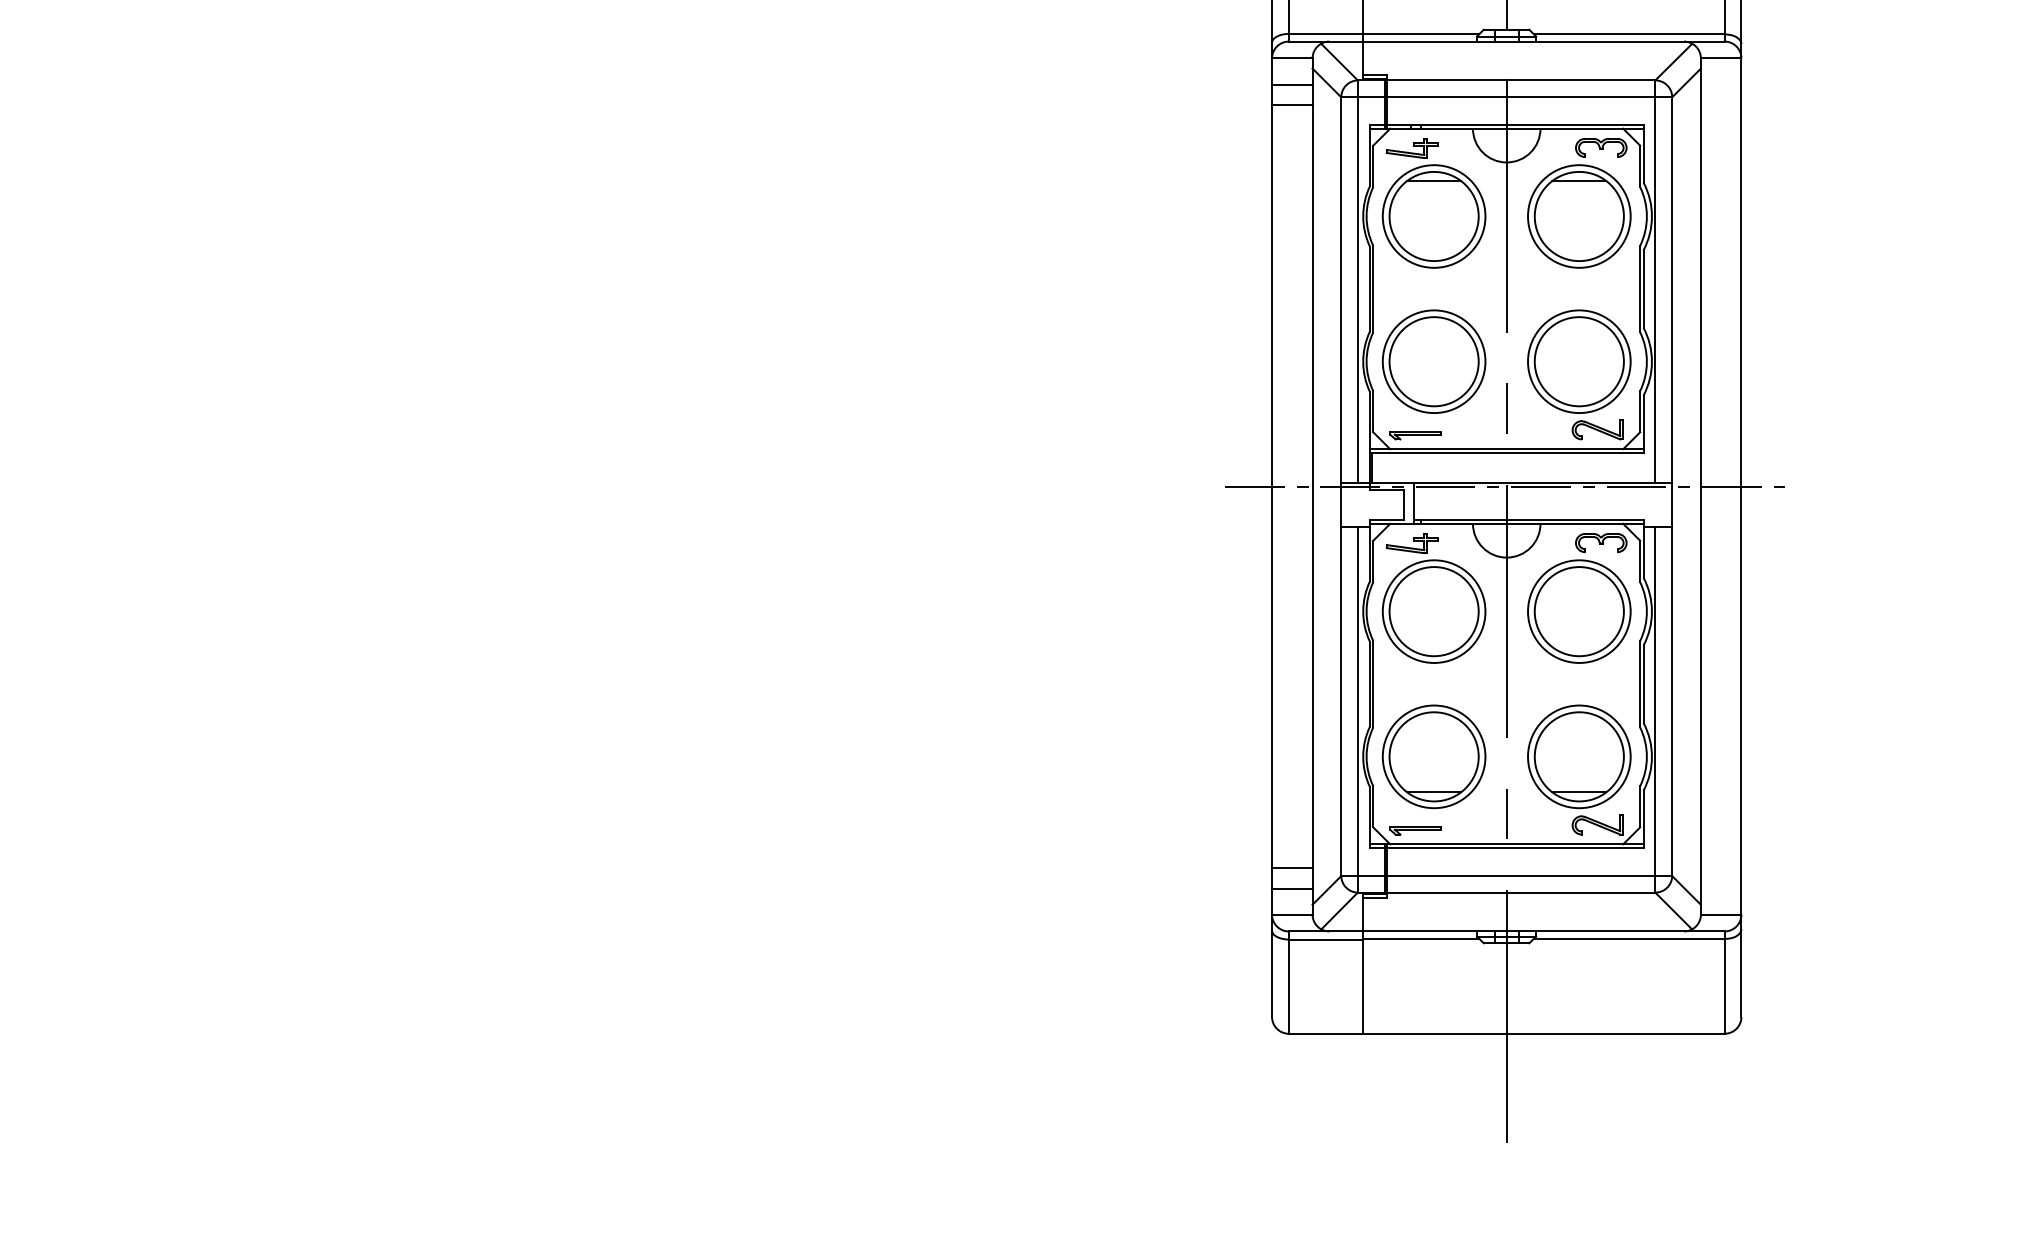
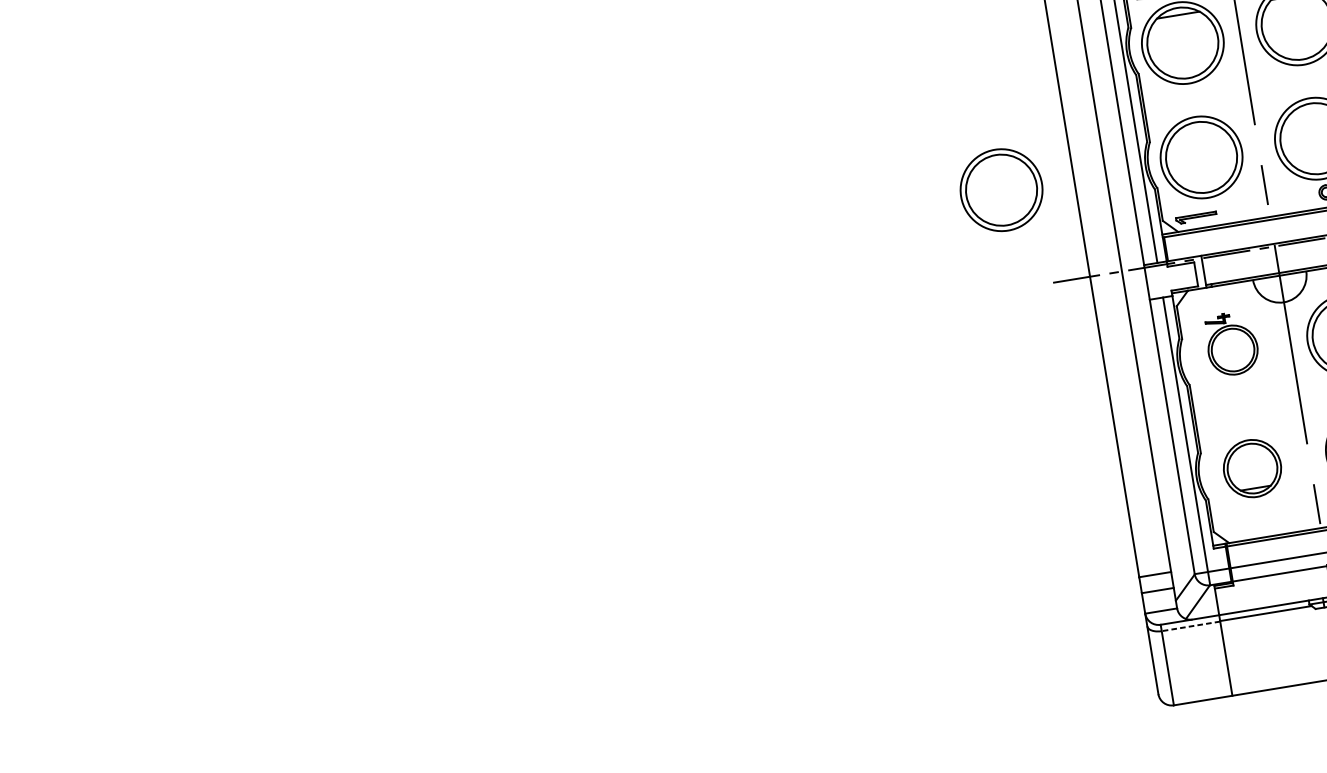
part: (1179, 361) -> (1001, 190), added
part: (1433, 598) -> (1231, 343), size x0.6
part: (1433, 756) -> (1251, 468), size x0.7
part: (1415, 830) -> (1247, 528), removed
line: (1325, 939) -> (1190, 626), solid -> dashed

